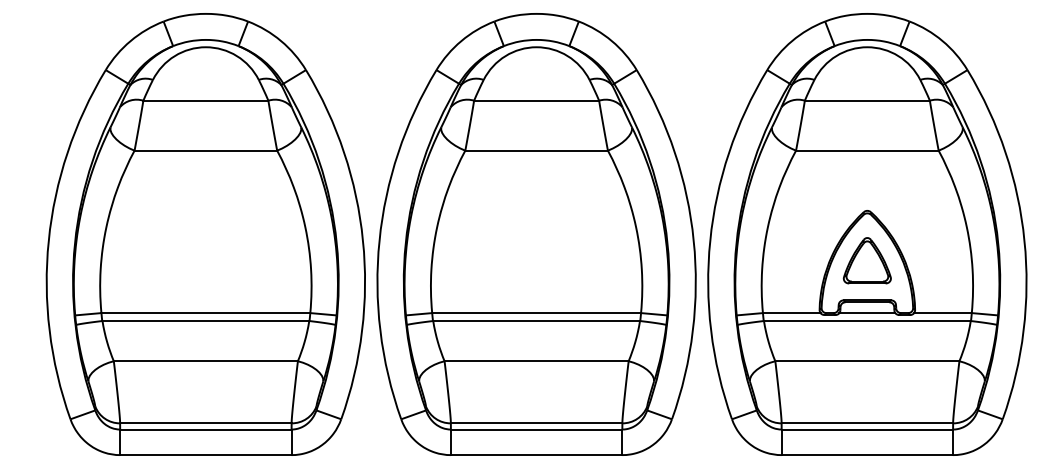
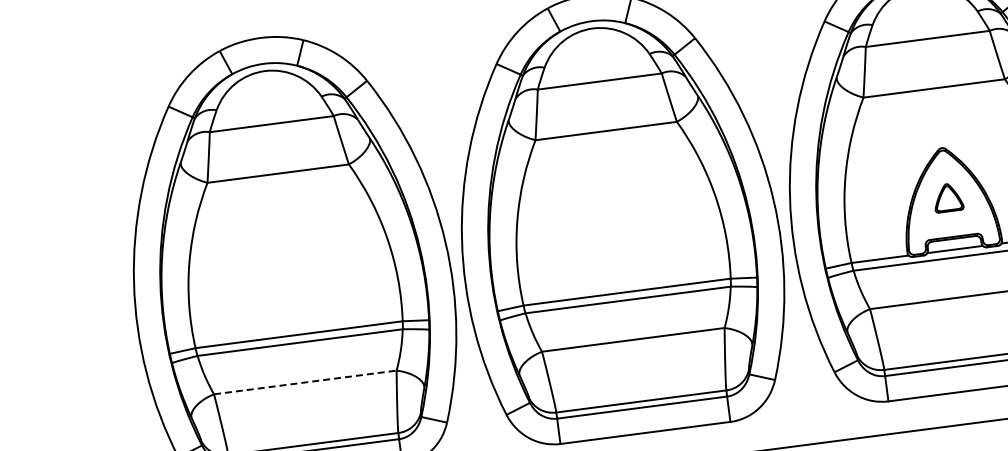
part: (866, 260) -> (947, 197), size x0.6
line: (206, 361) -> (306, 382), solid -> dashed

